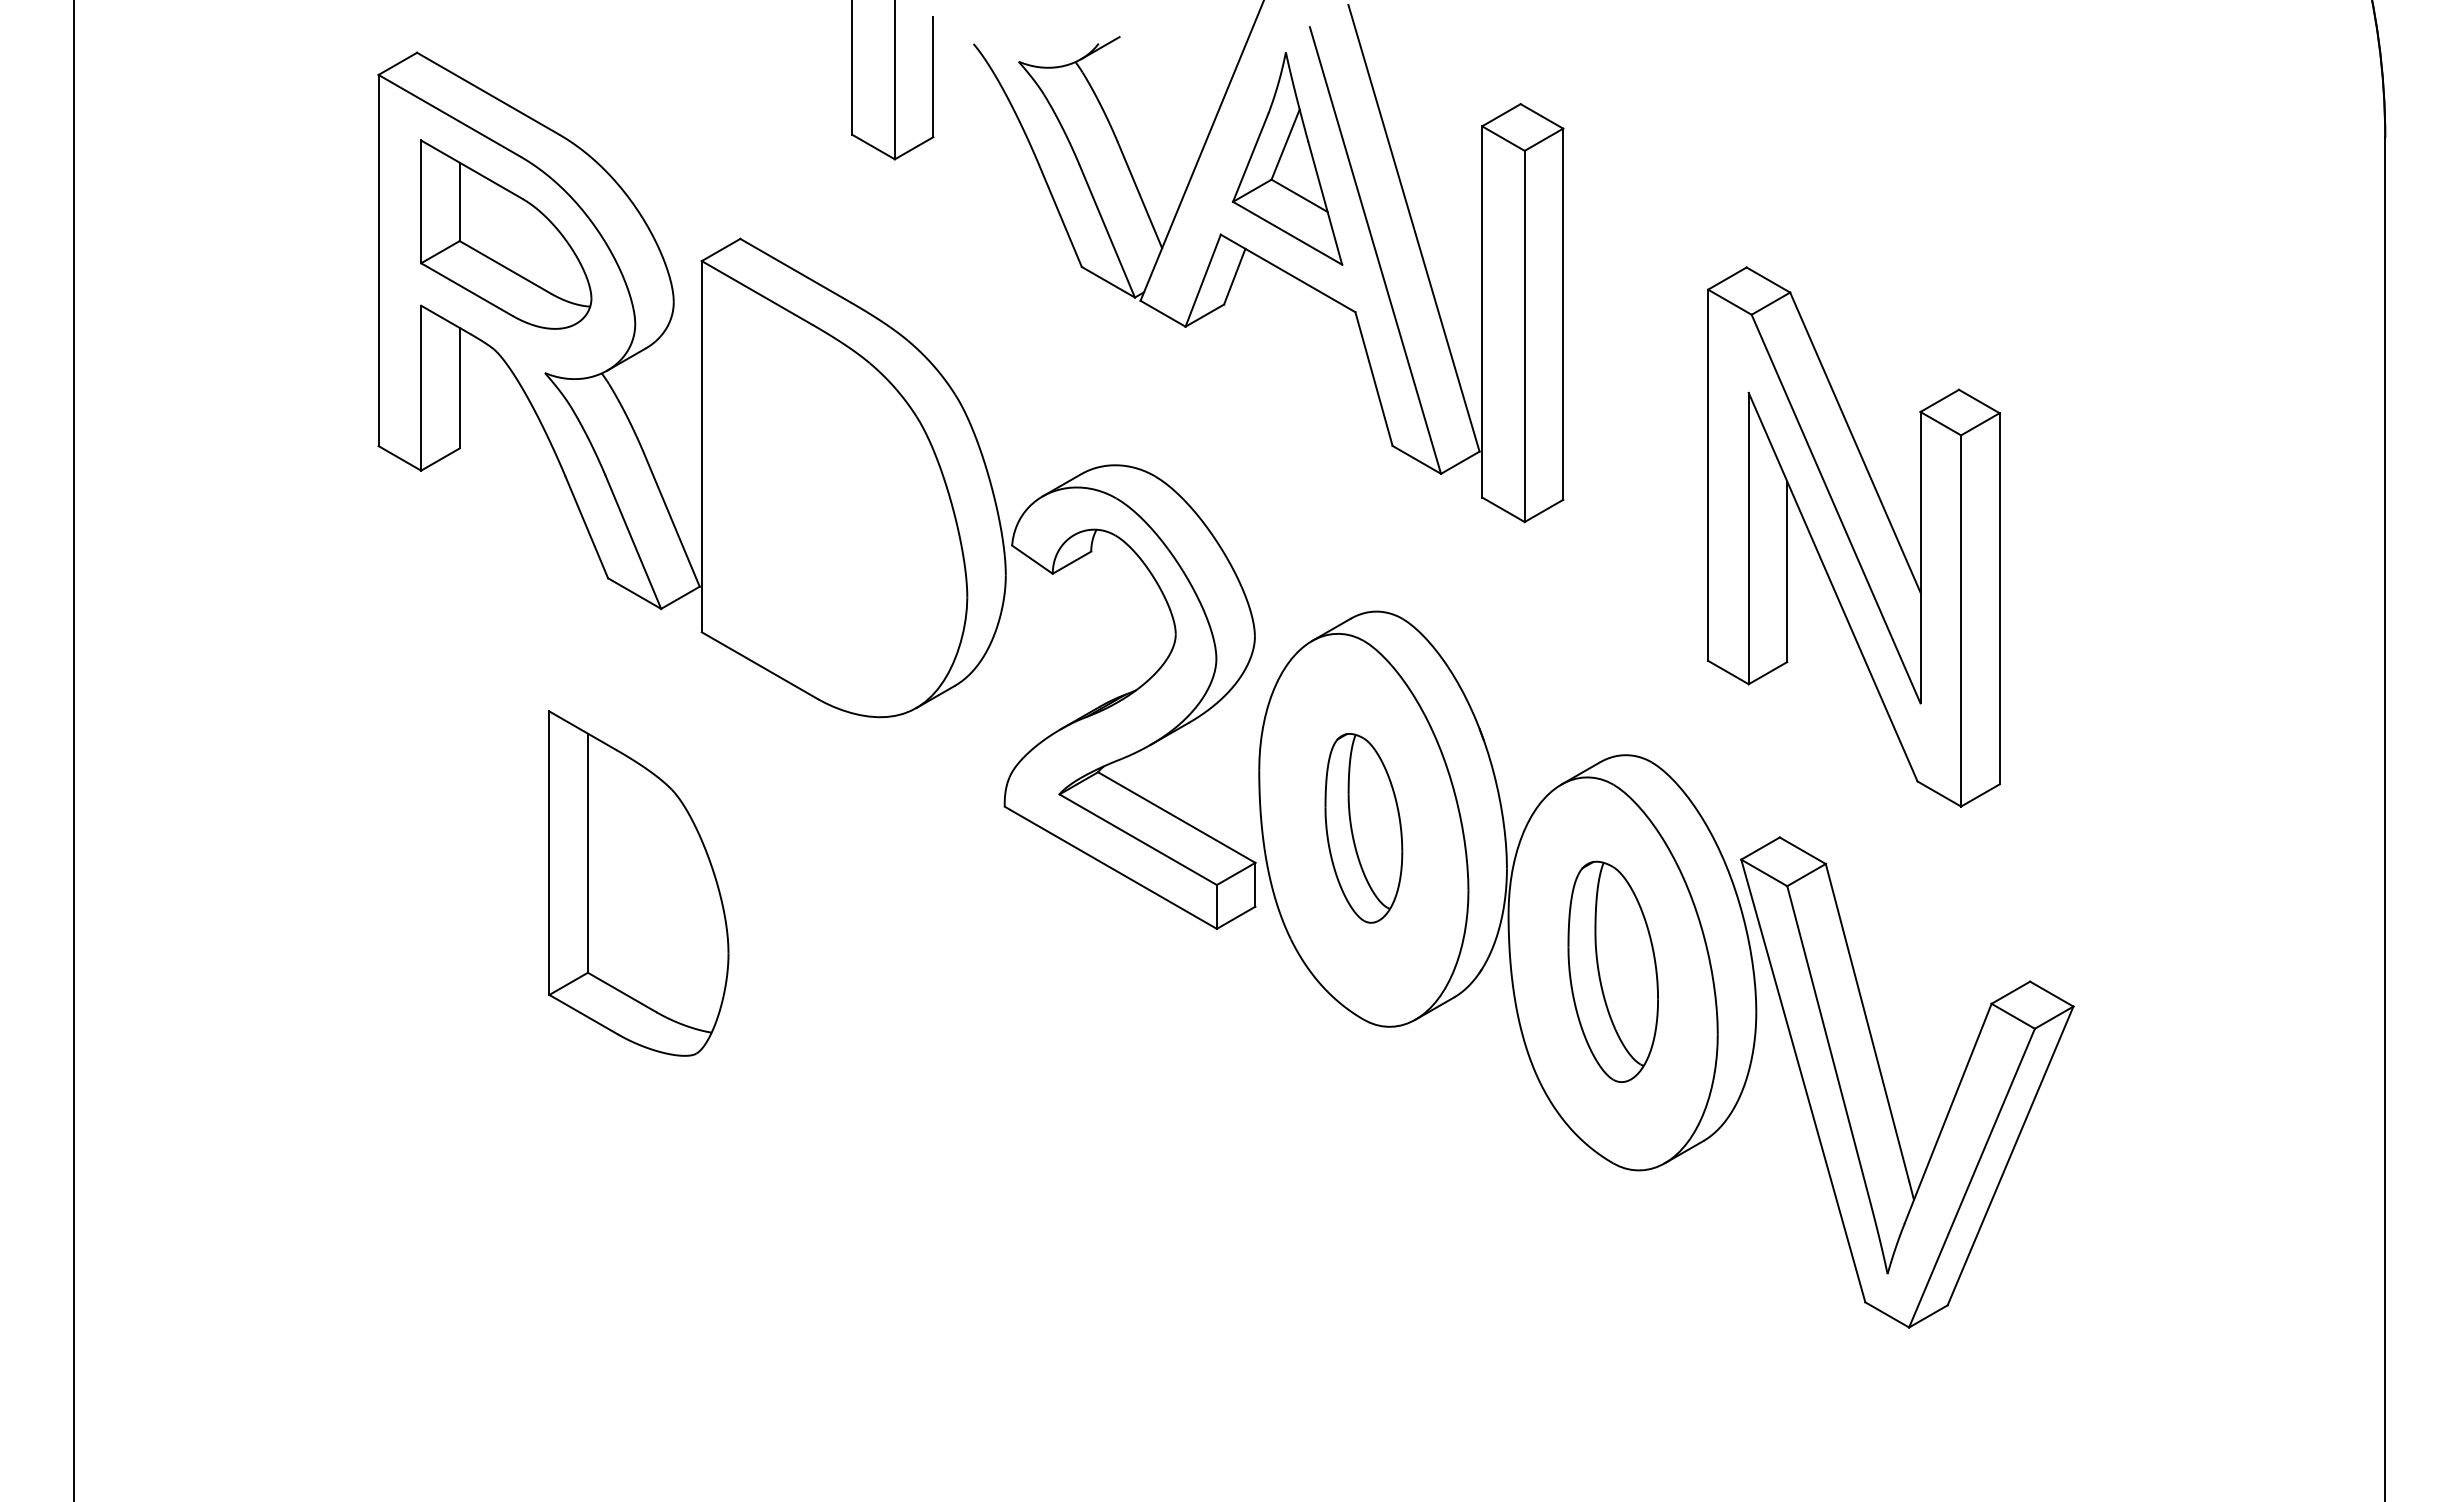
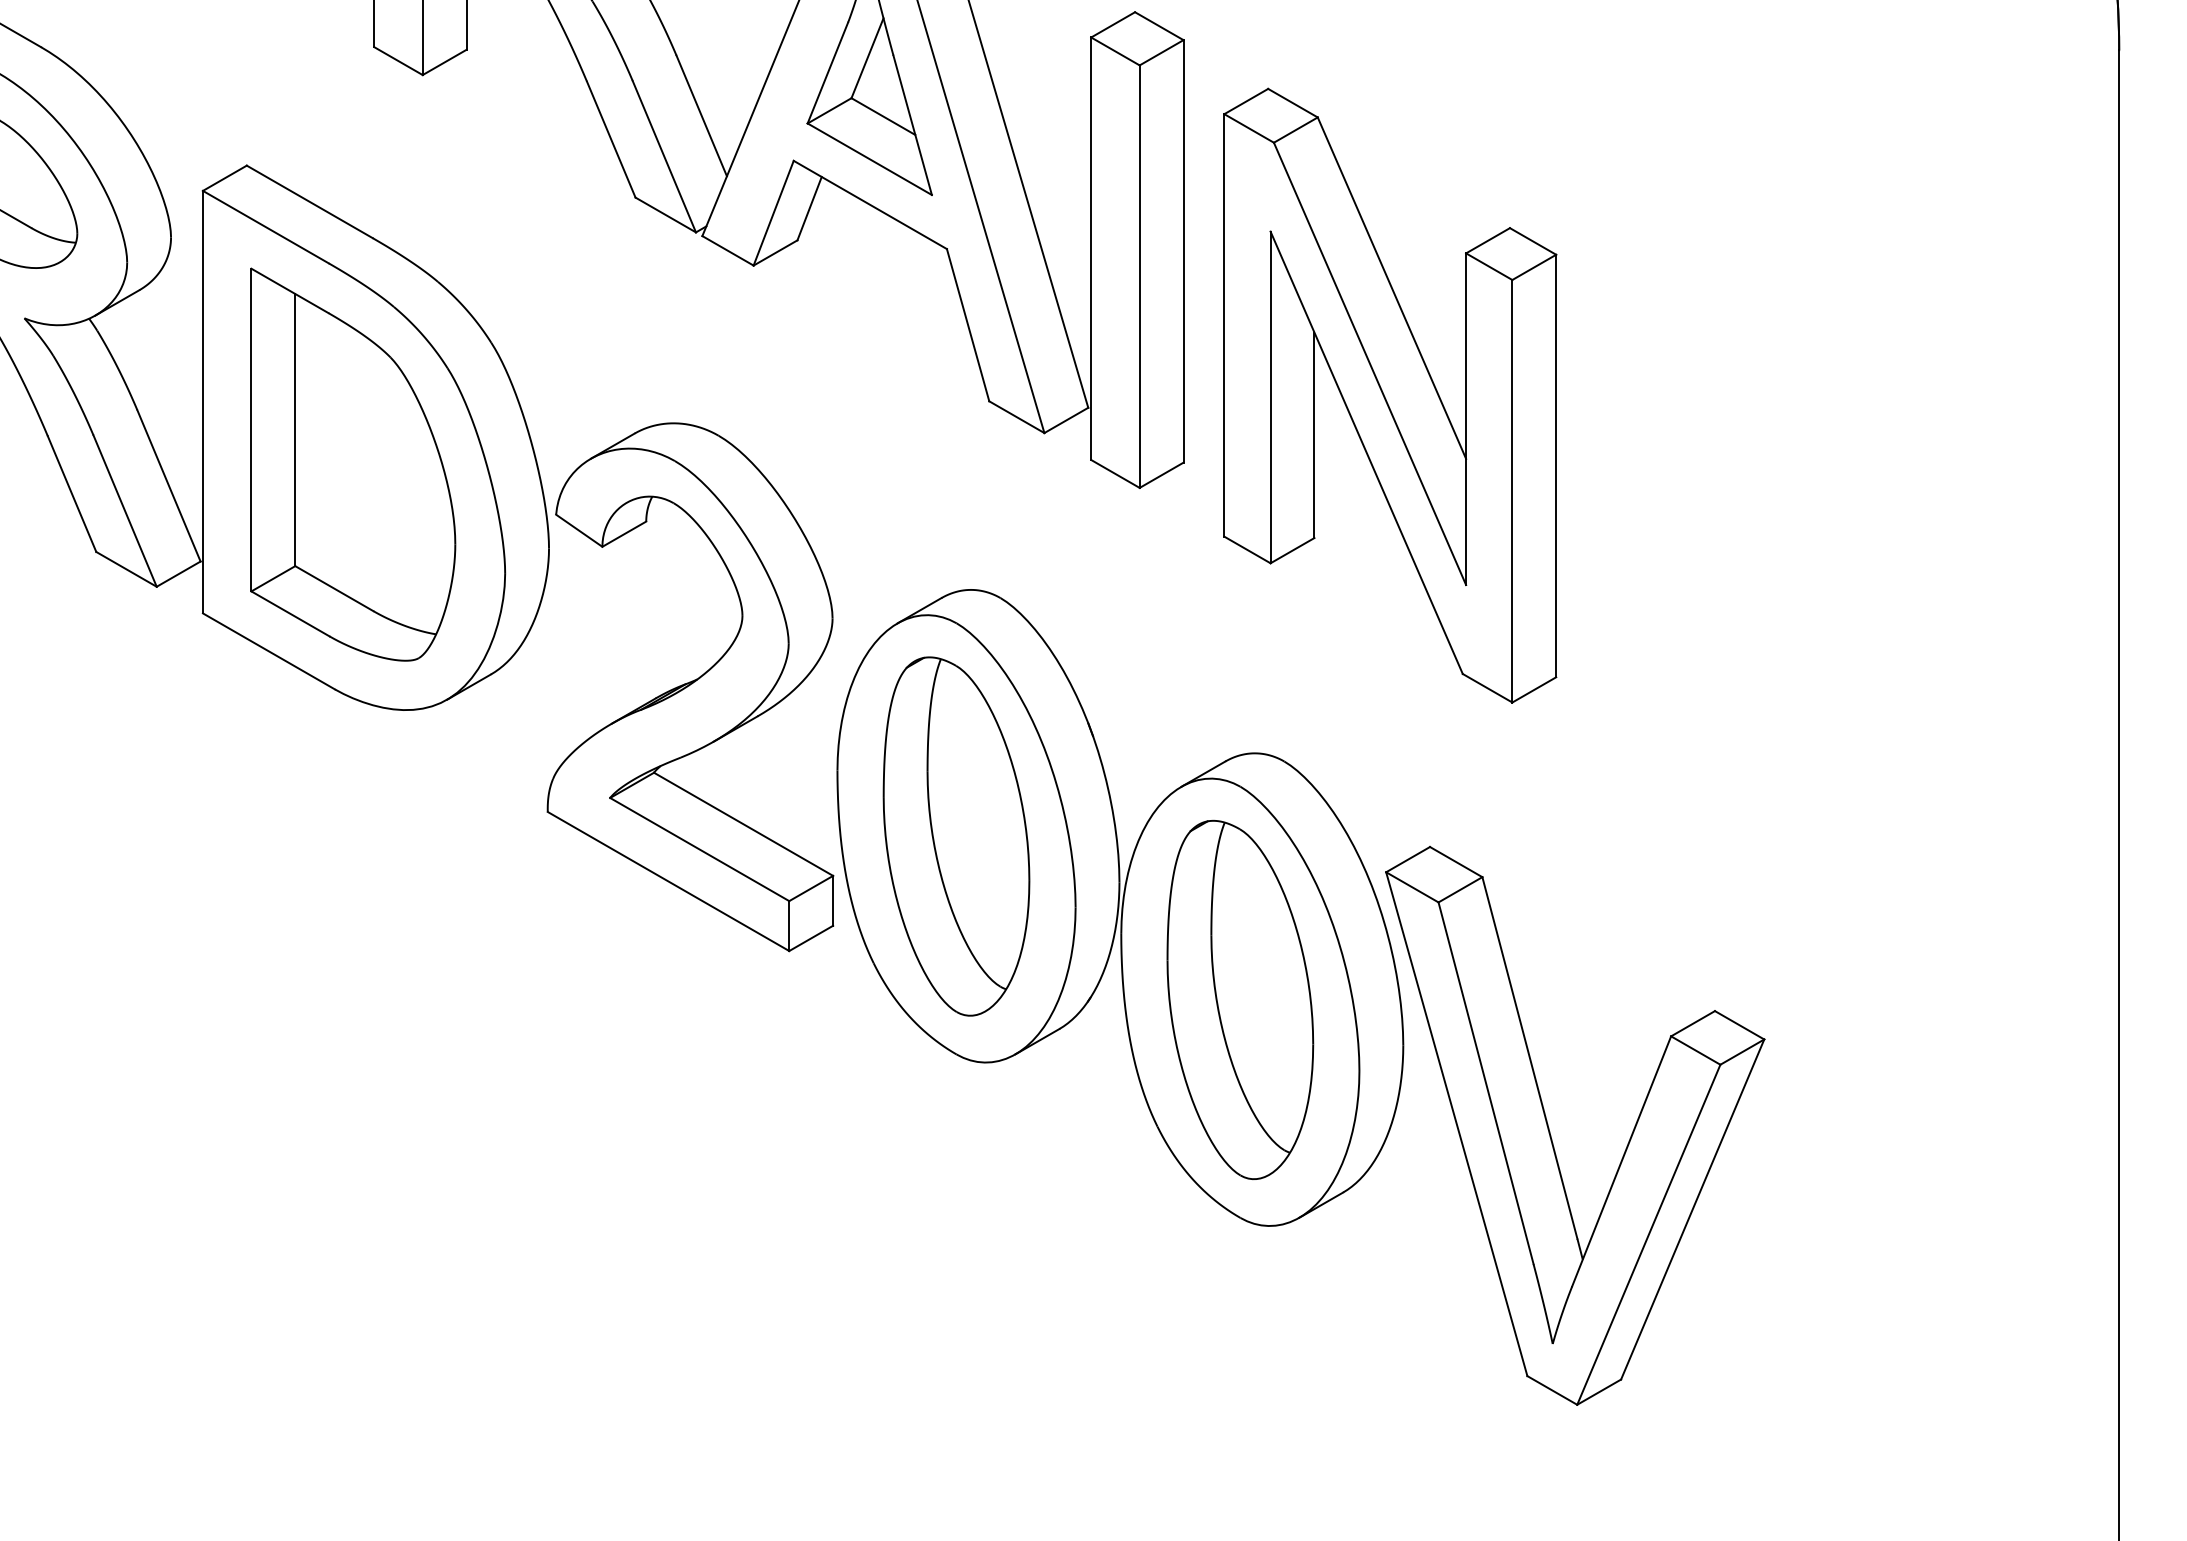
part: (1853, 536) -> (1389, 395), moved
part: (1363, 828) -> (956, 836), size x1.67
part: (638, 883) -> (352, 464), moved
part: (1613, 971) -> (1240, 999), size x1.43

